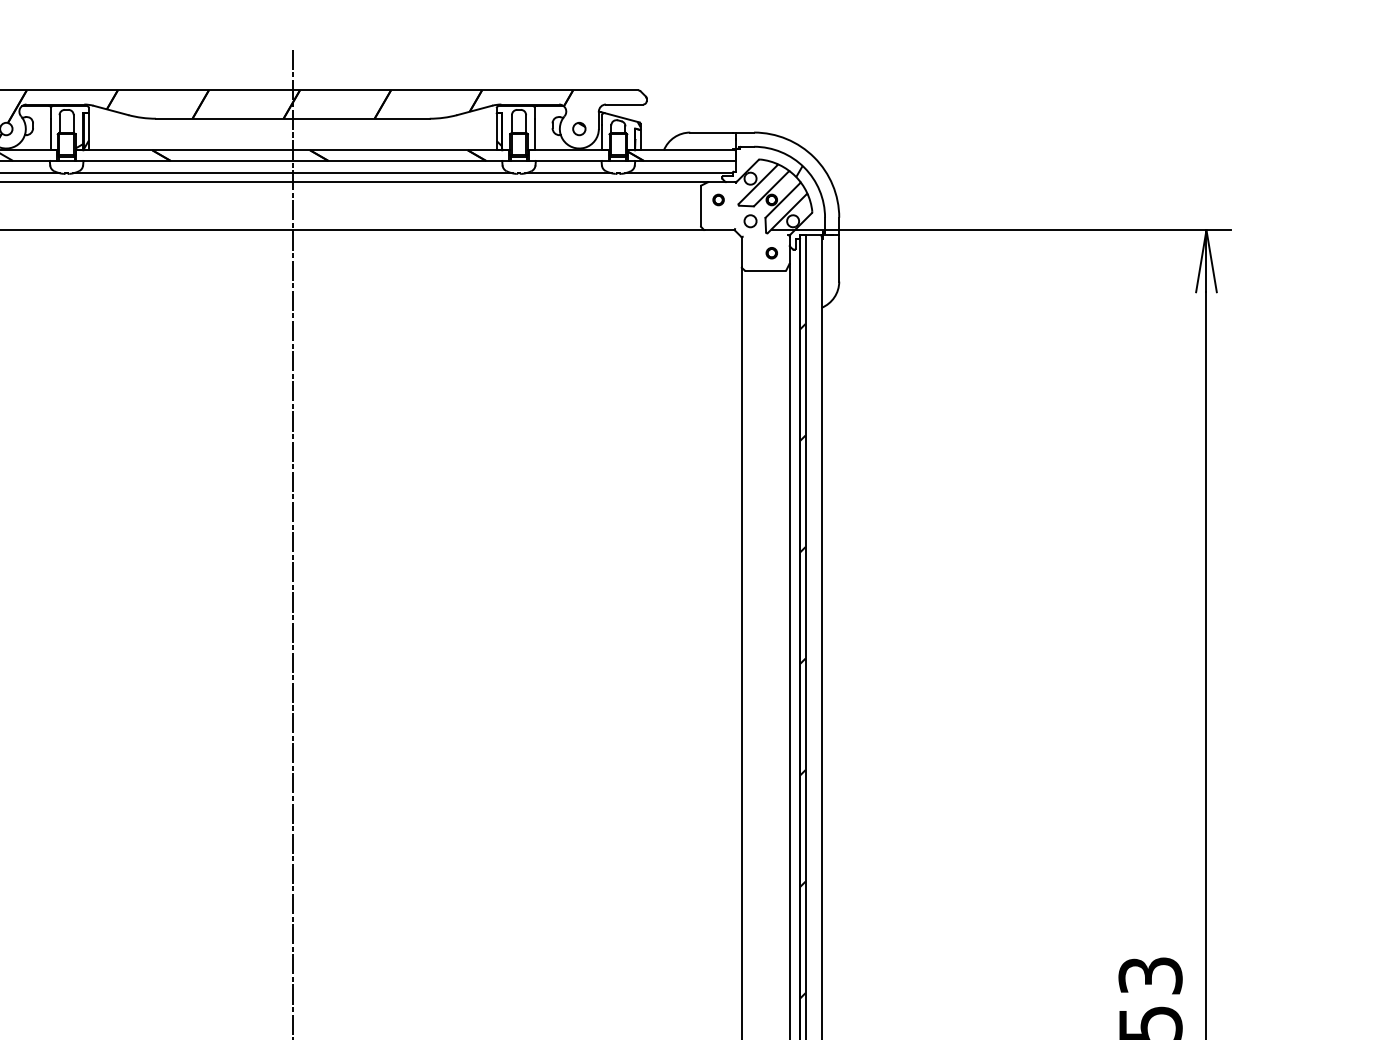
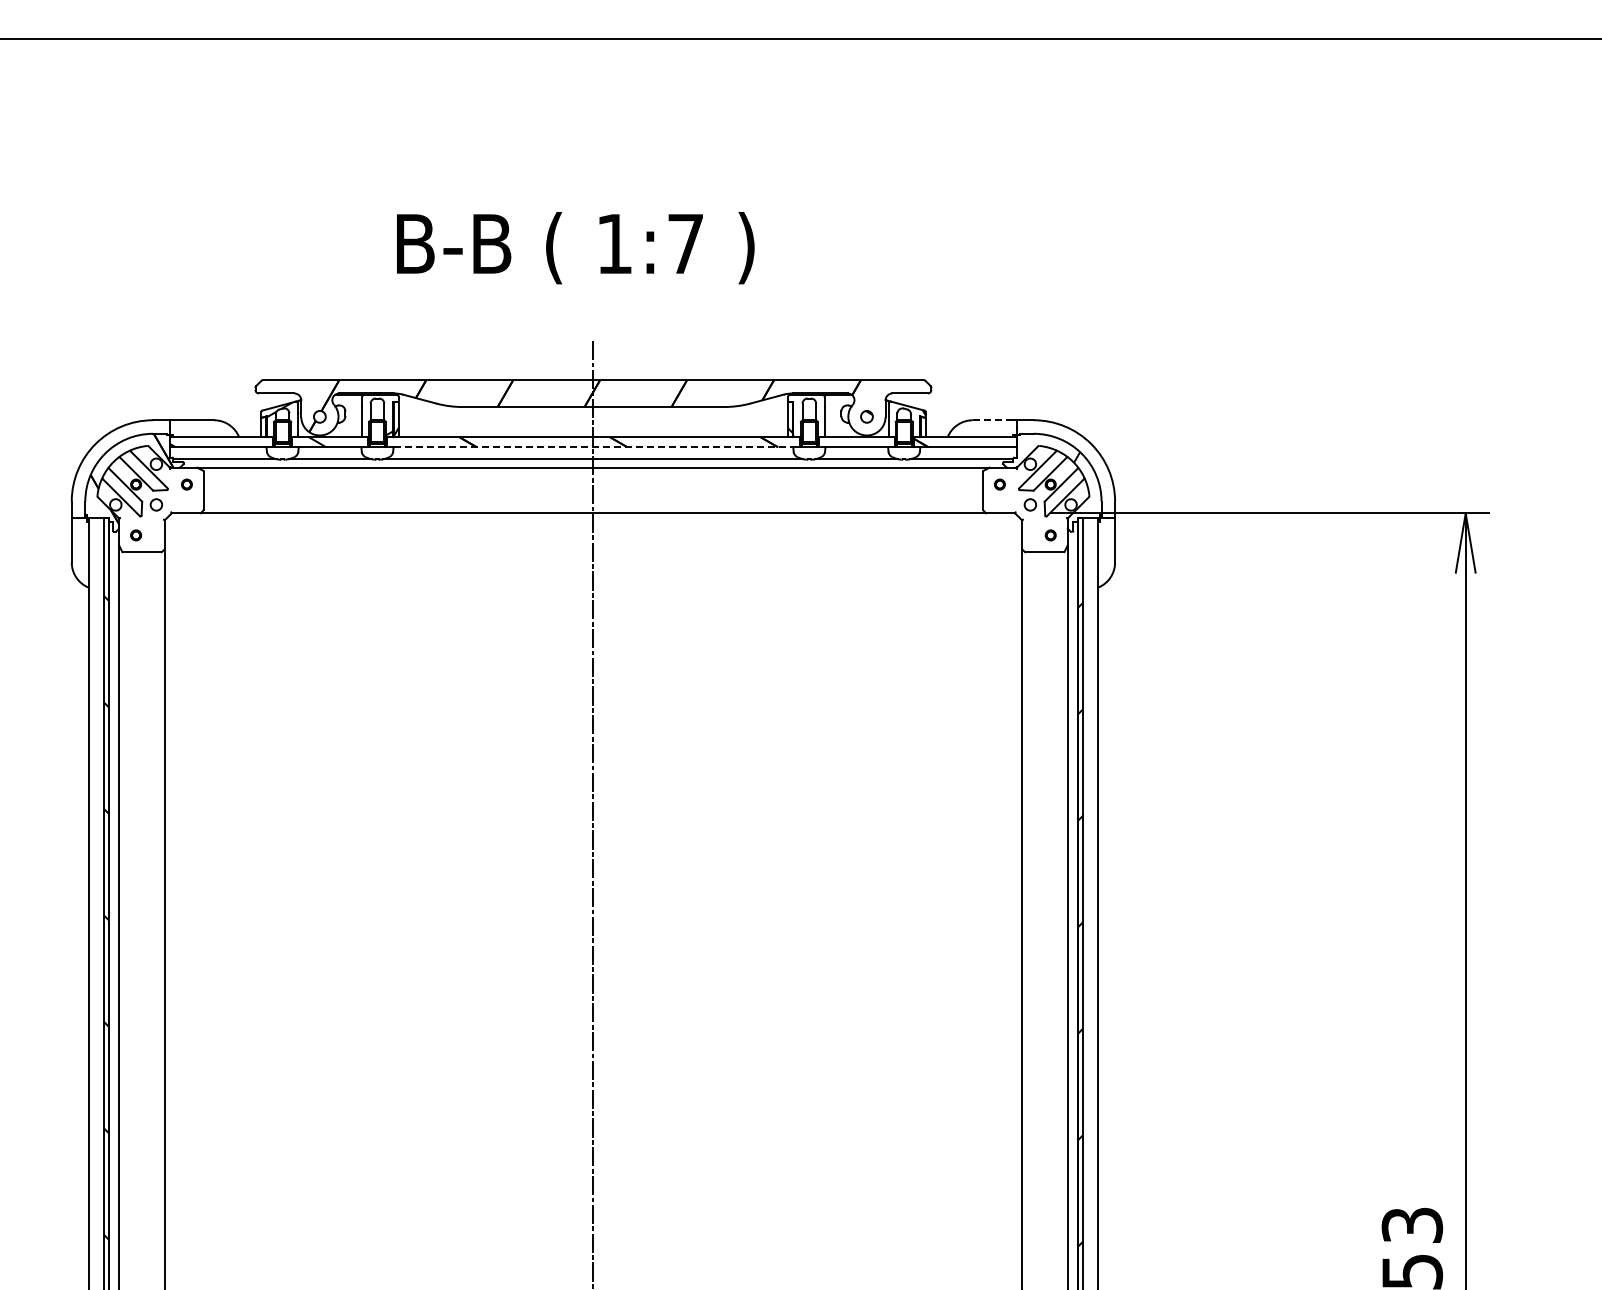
line: (711, 132) -> (993, 420), solid -> dashed
line: (292, 161) -> (593, 447), solid -> dashed

